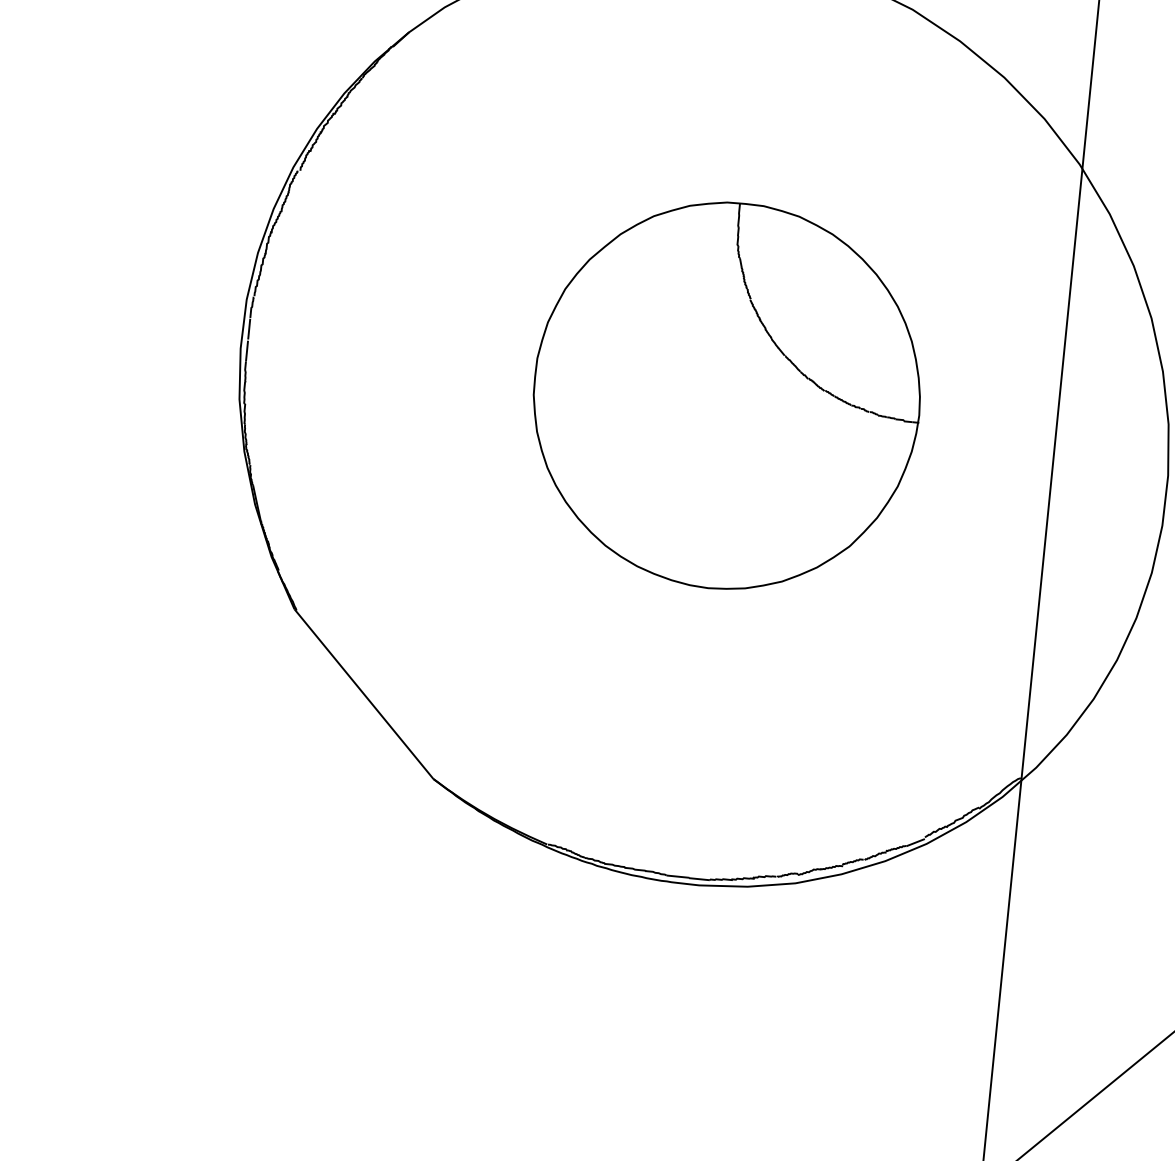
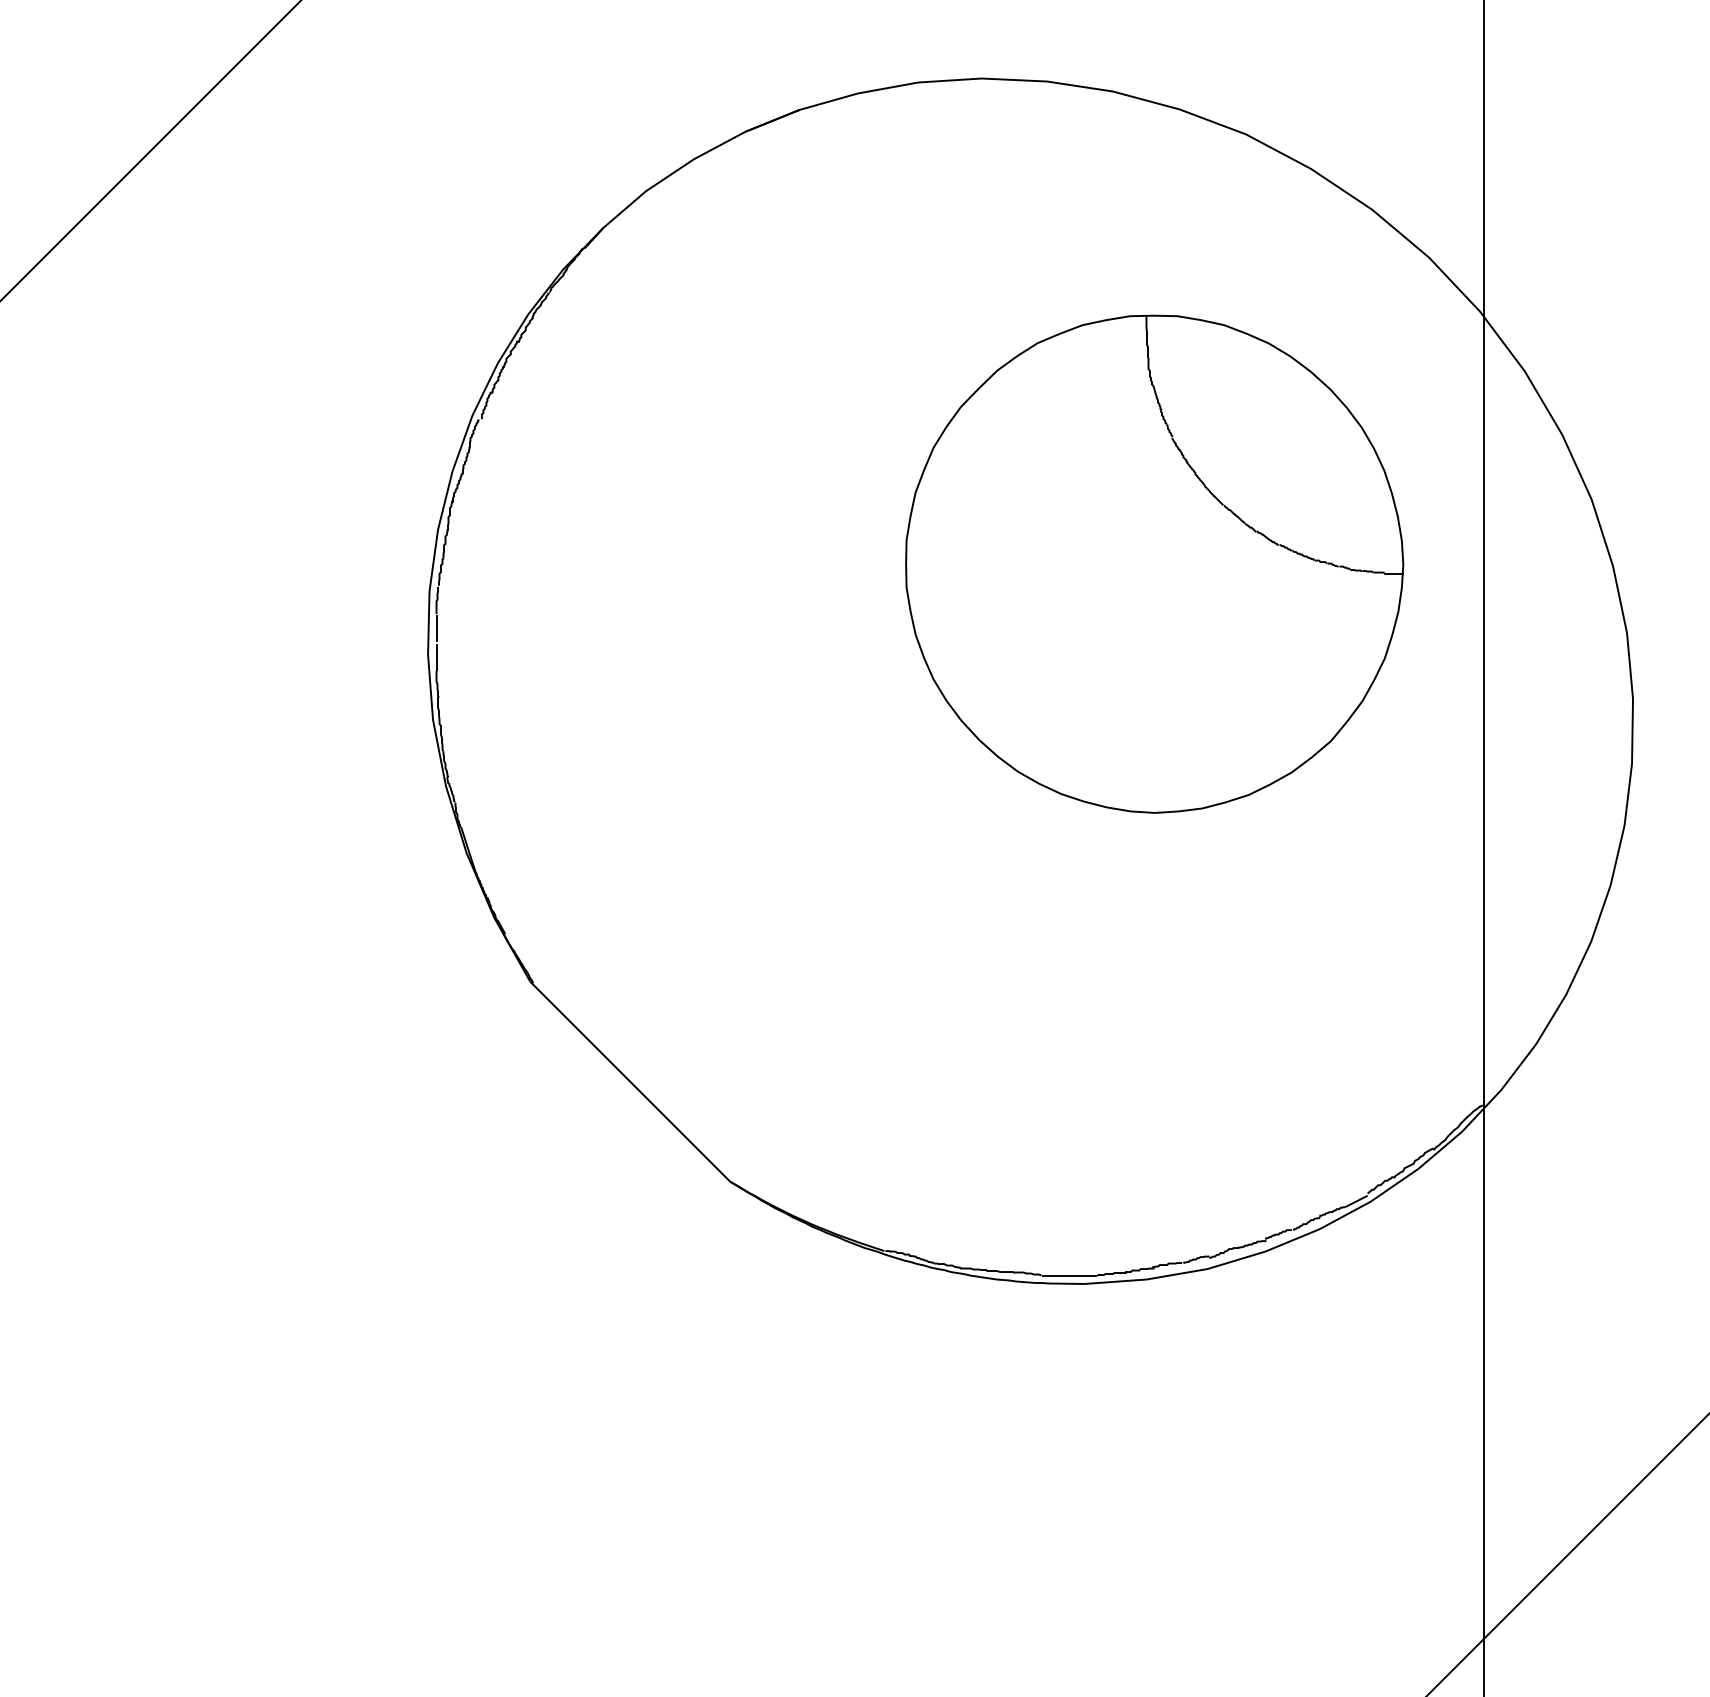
part: (727, 395) -> (1154, 563), moved

